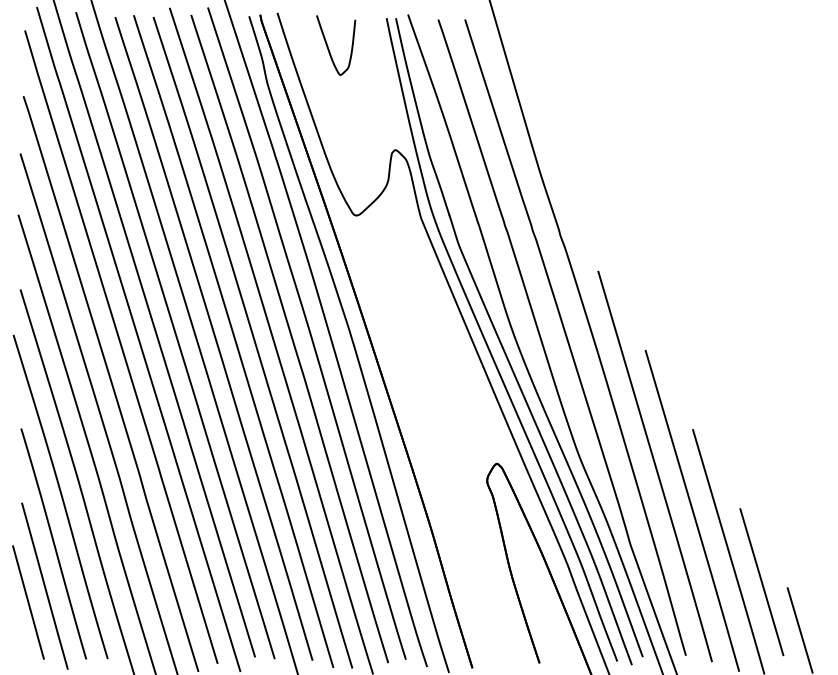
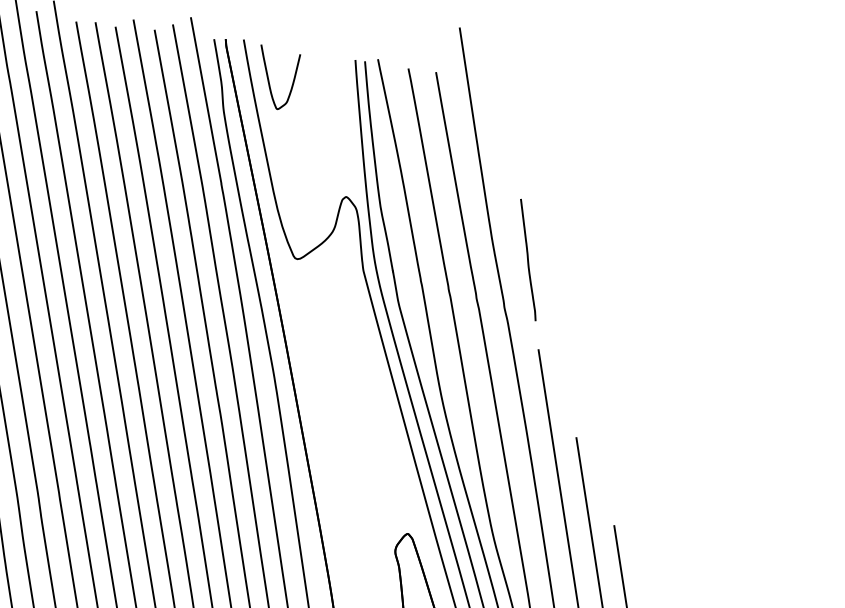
curve: (328, 46) -> (269, 78), moved
curve: (576, 186) -> (527, 259), added

